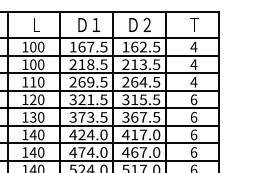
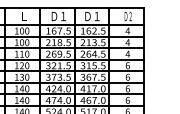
text: (146, 23) -> (96, 15), Ｄ２ -> Ｄ１
text: (193, 25) -> (127, 16), Ｔ -> Ｄ２

